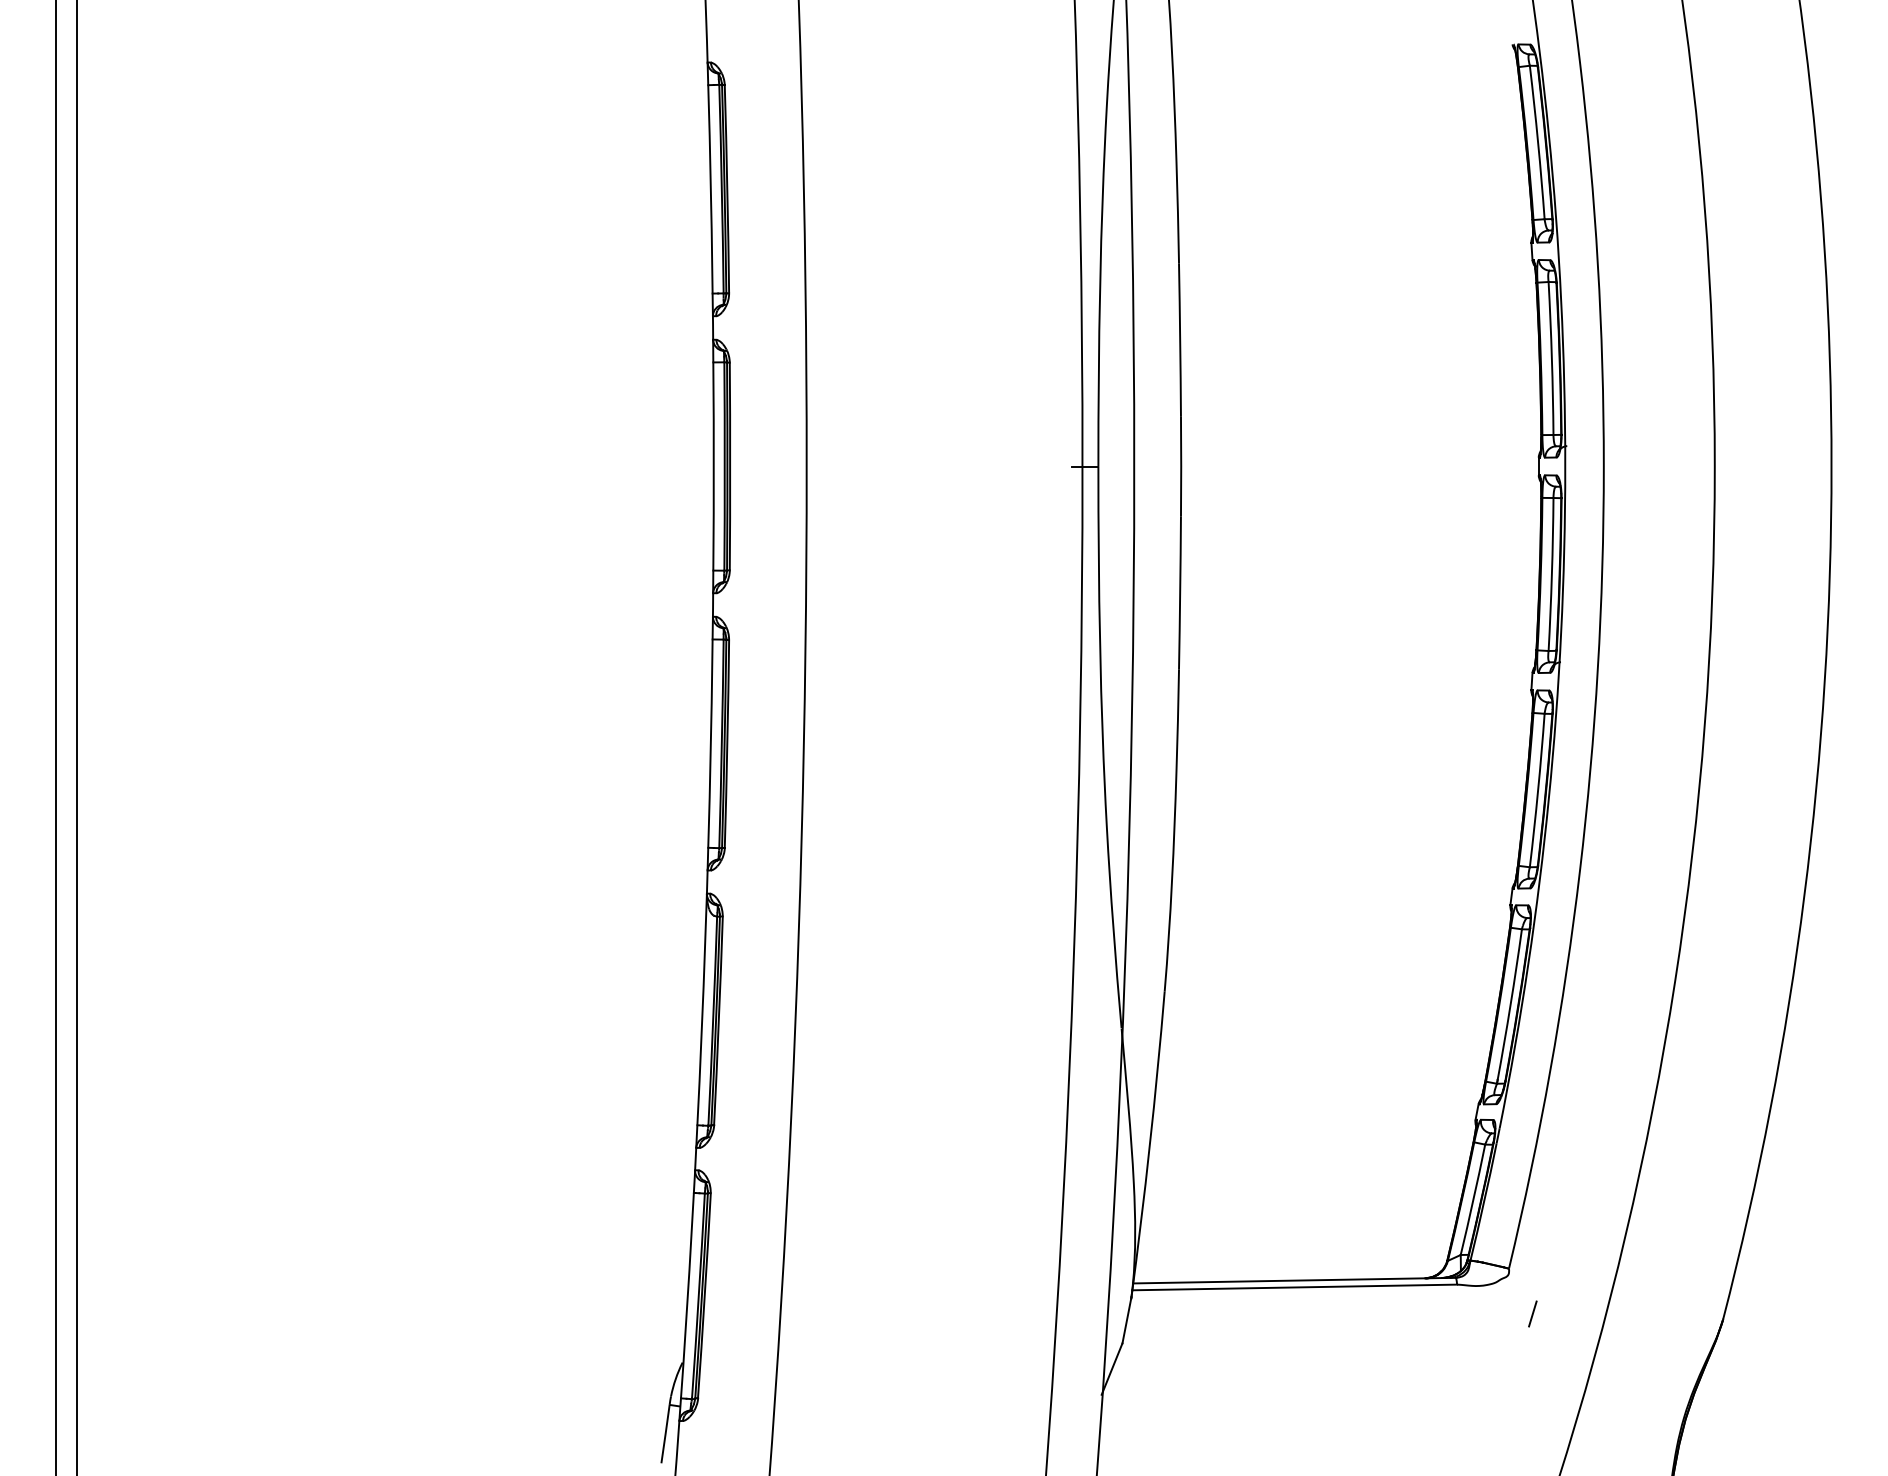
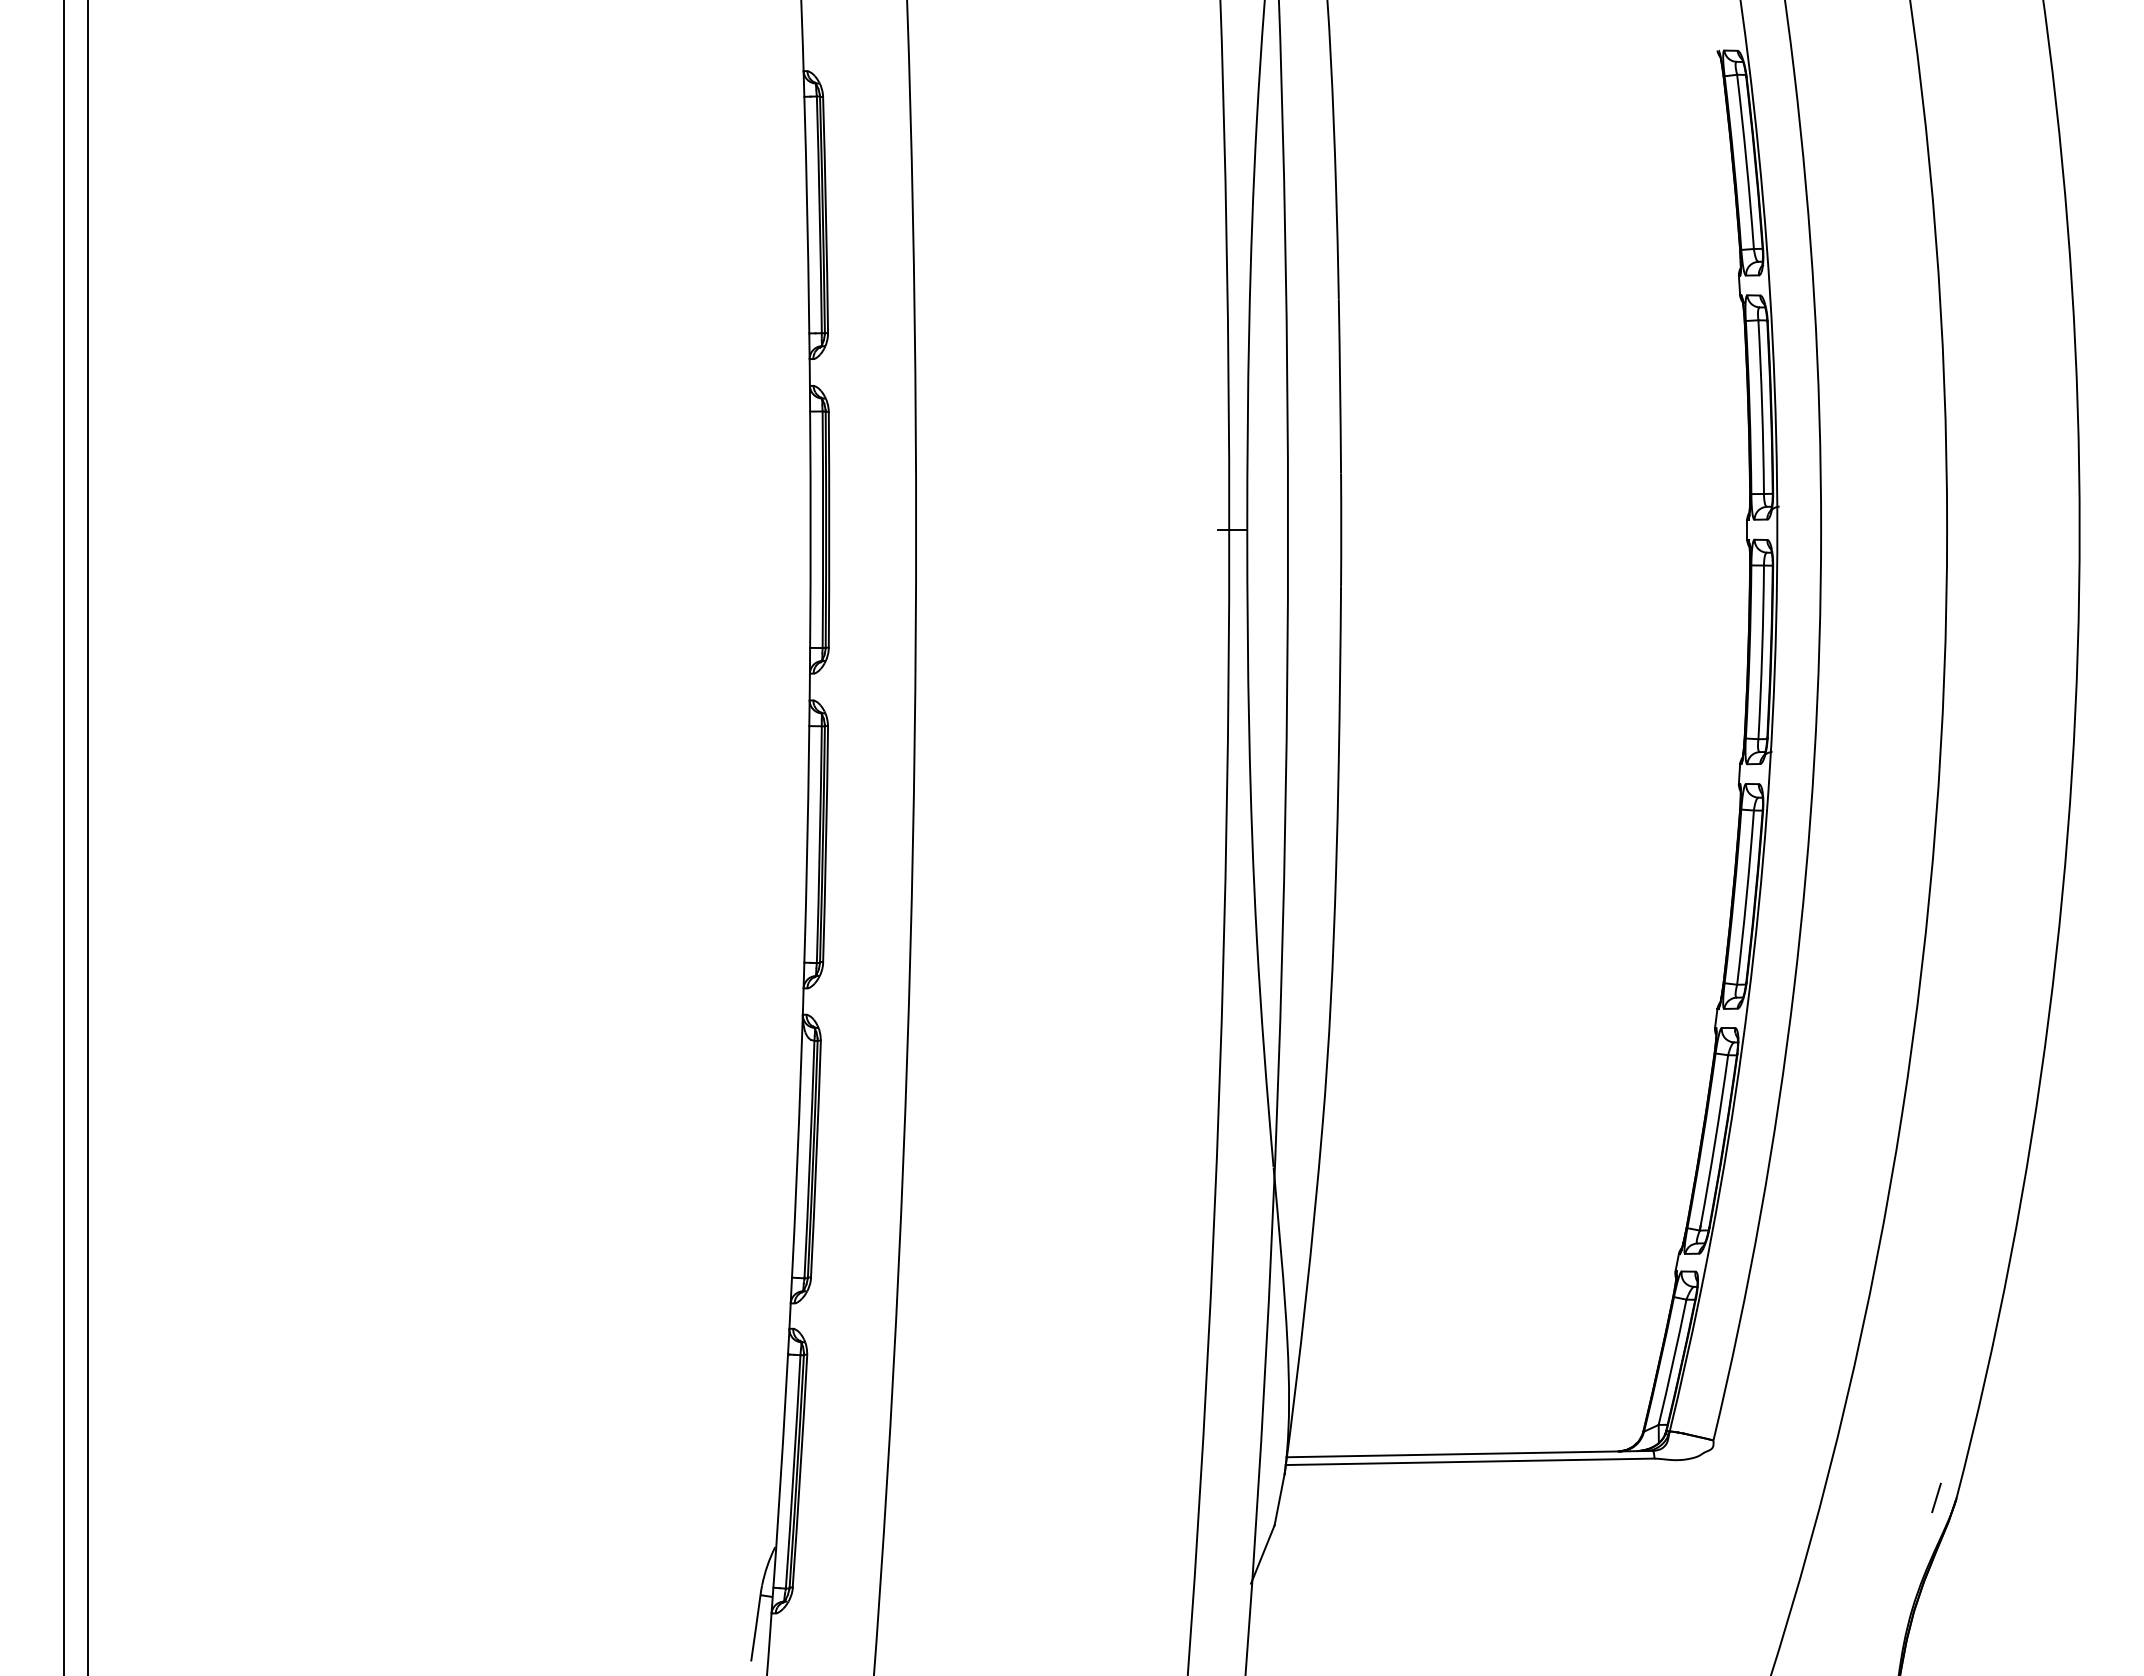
line: (1532, 1313) -> (1936, 1497), moved

